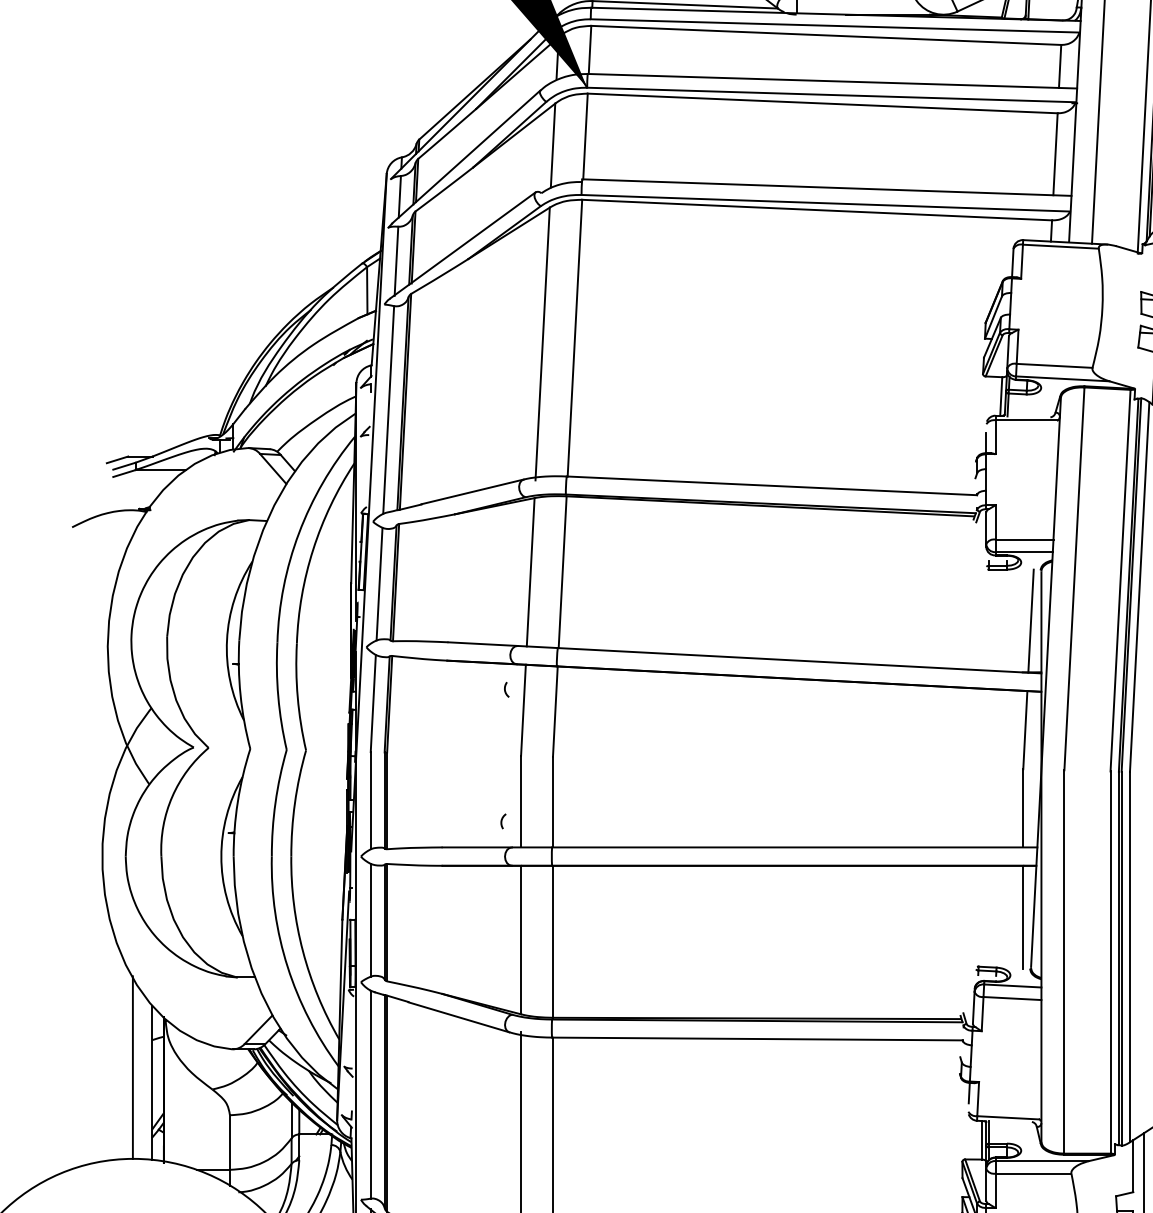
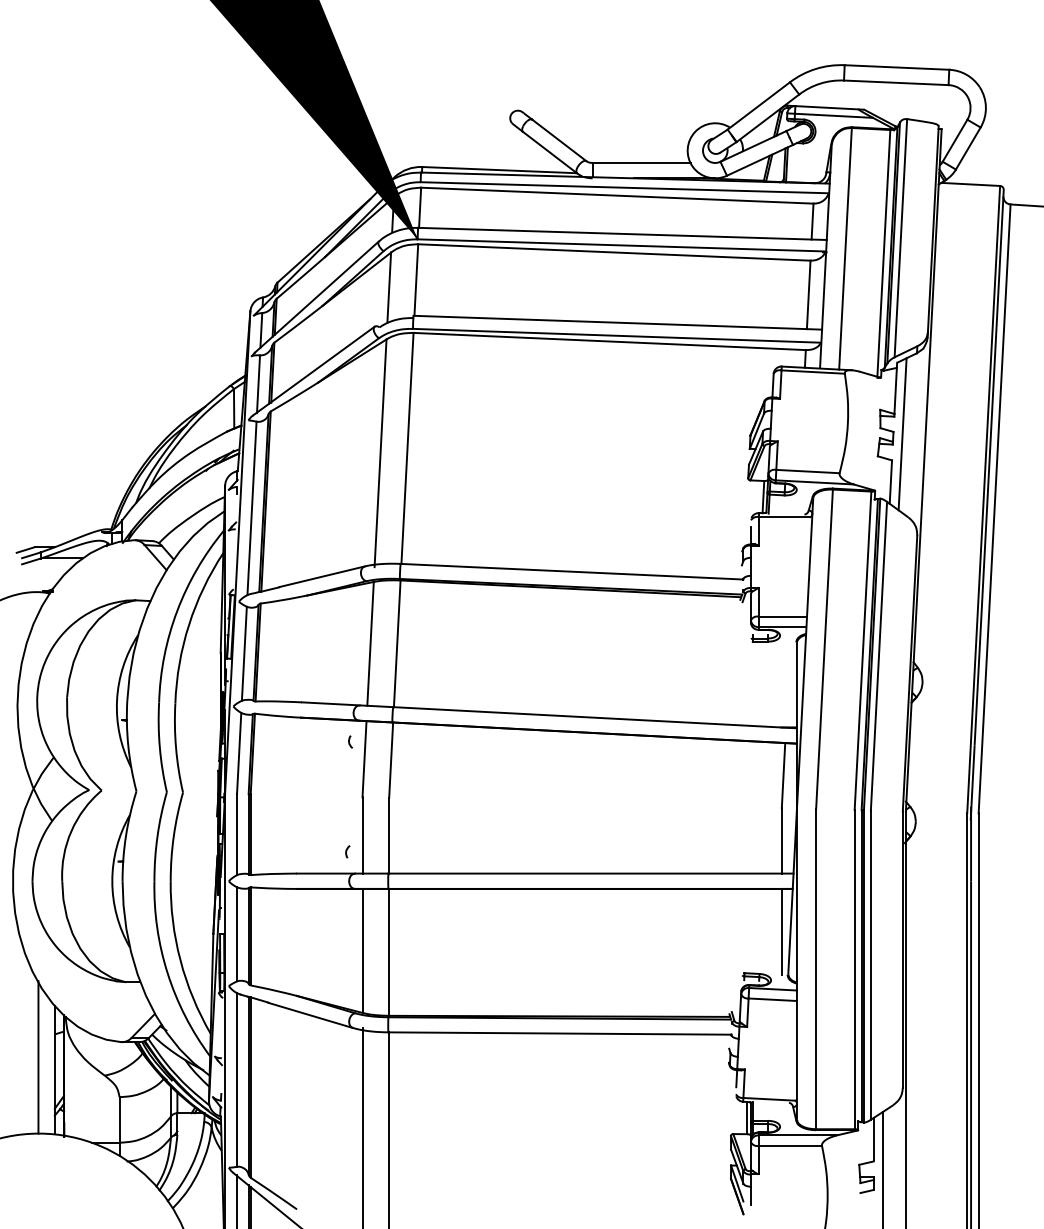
line: (1031, 620) -> (788, 684), removed

